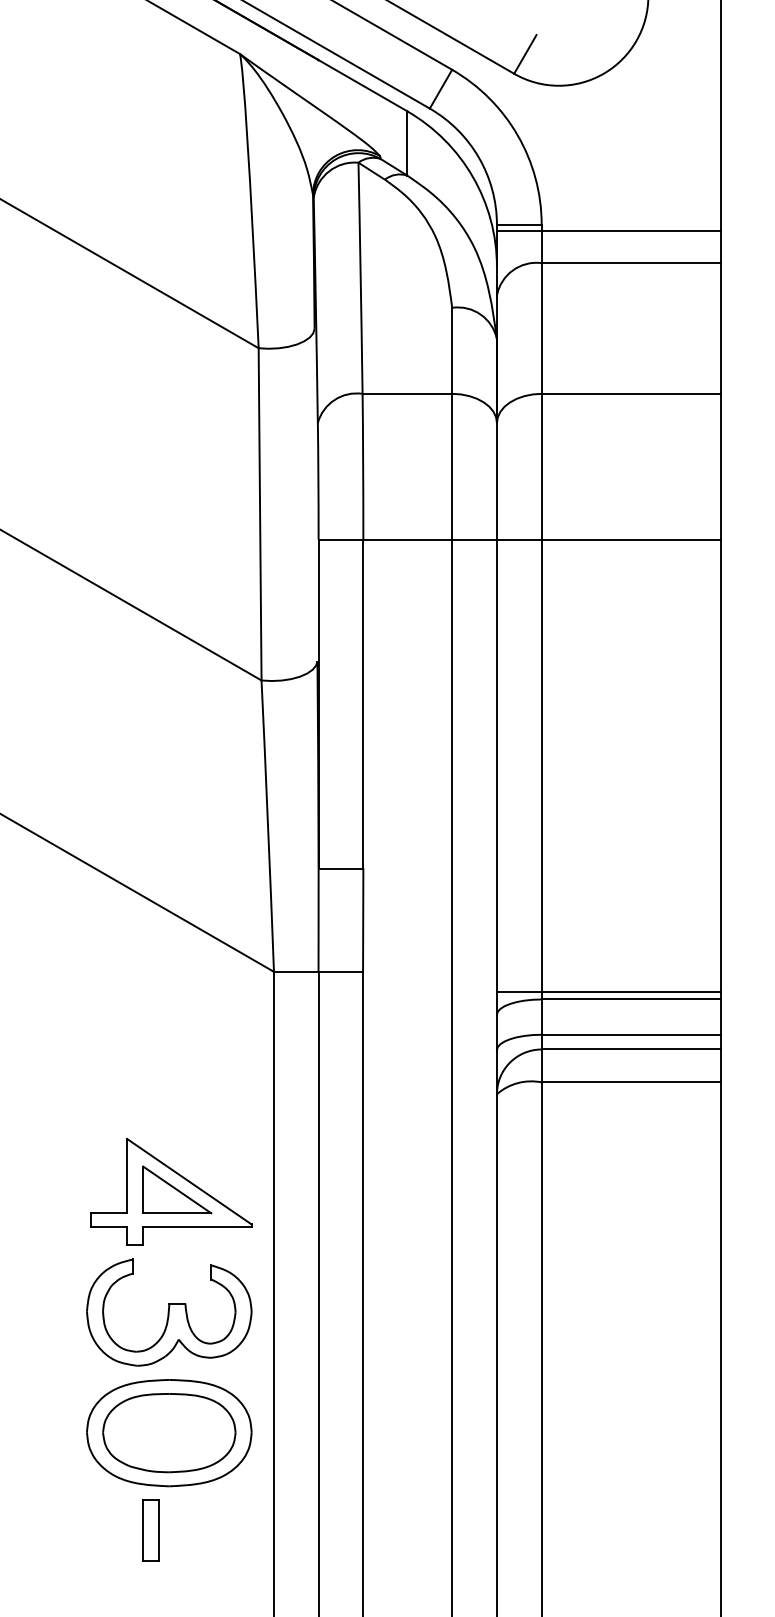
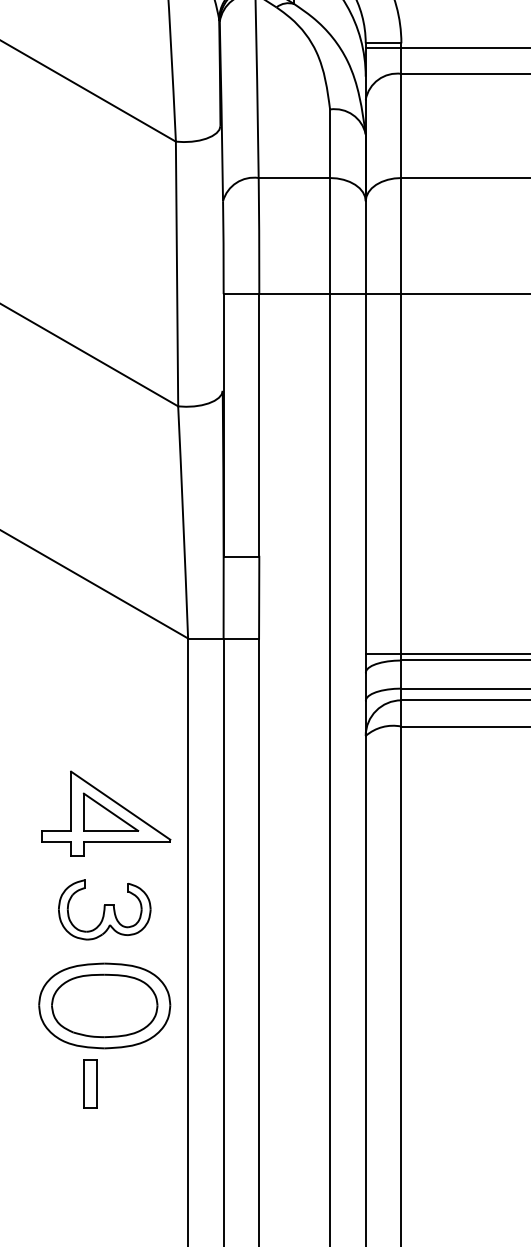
part: (169, 1312) -> (104, 909), size x0.7

